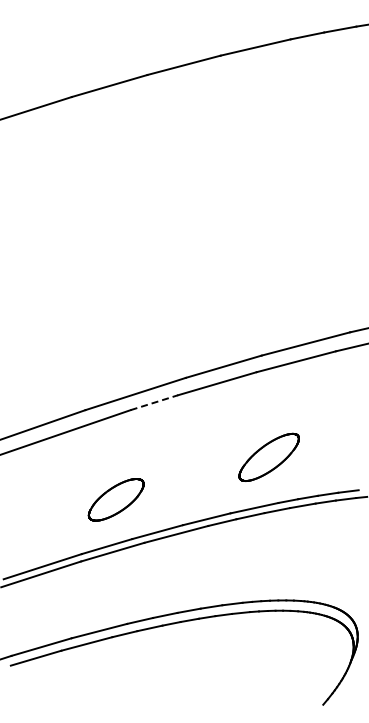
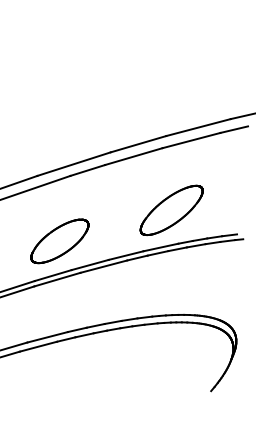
line: (154, 402) -> (87, 170), dashed -> solid
part: (268, 457) -> (171, 210), size x1.43
part: (116, 499) -> (60, 241), size x1.43

